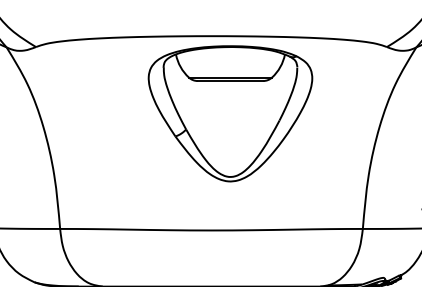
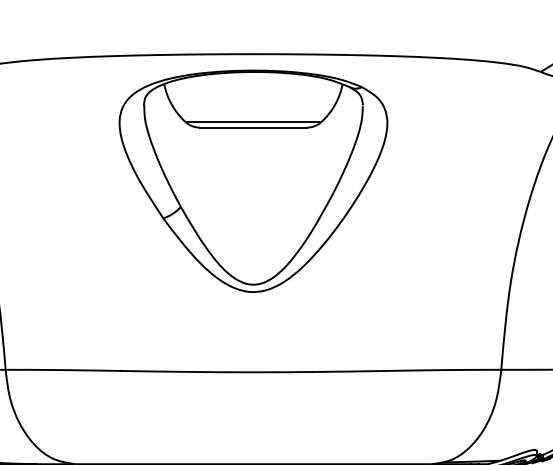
part: (230, 113) -> (253, 180), moved

